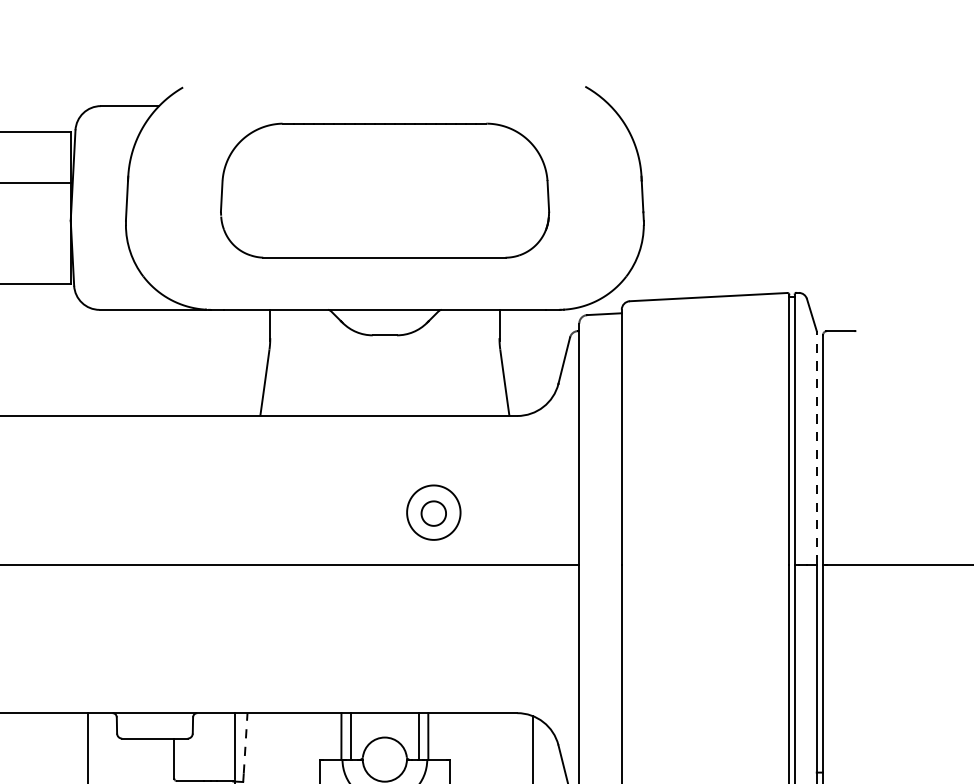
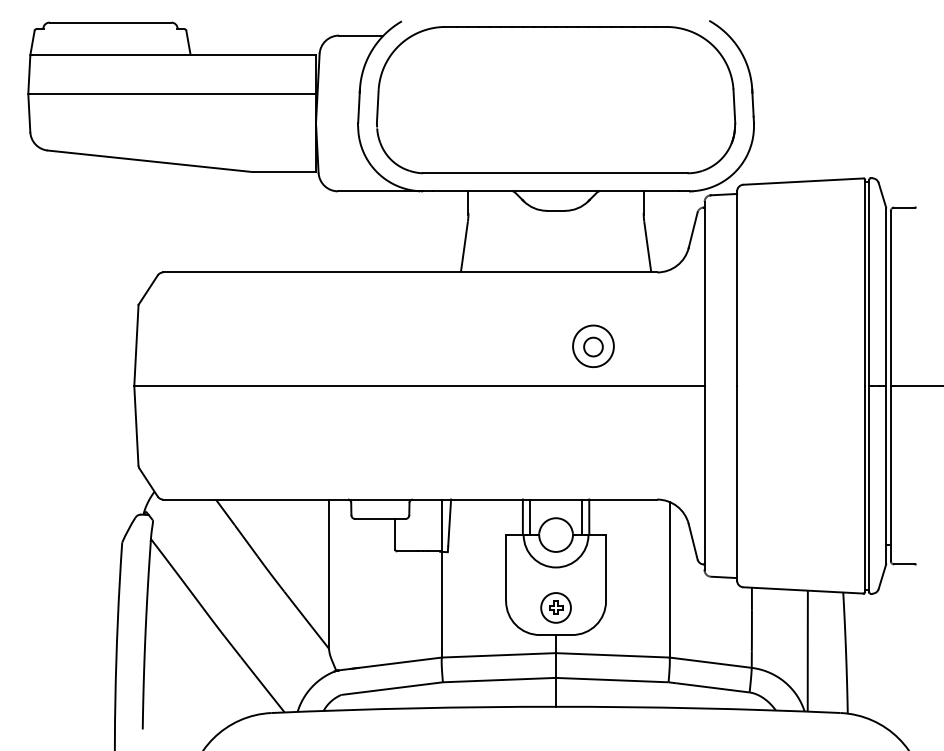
part: (385, 191) -> (556, 100), size x1.43
line: (817, 447) -> (886, 296), dashed -> solid
line: (245, 743) -> (449, 522), dashed -> solid

